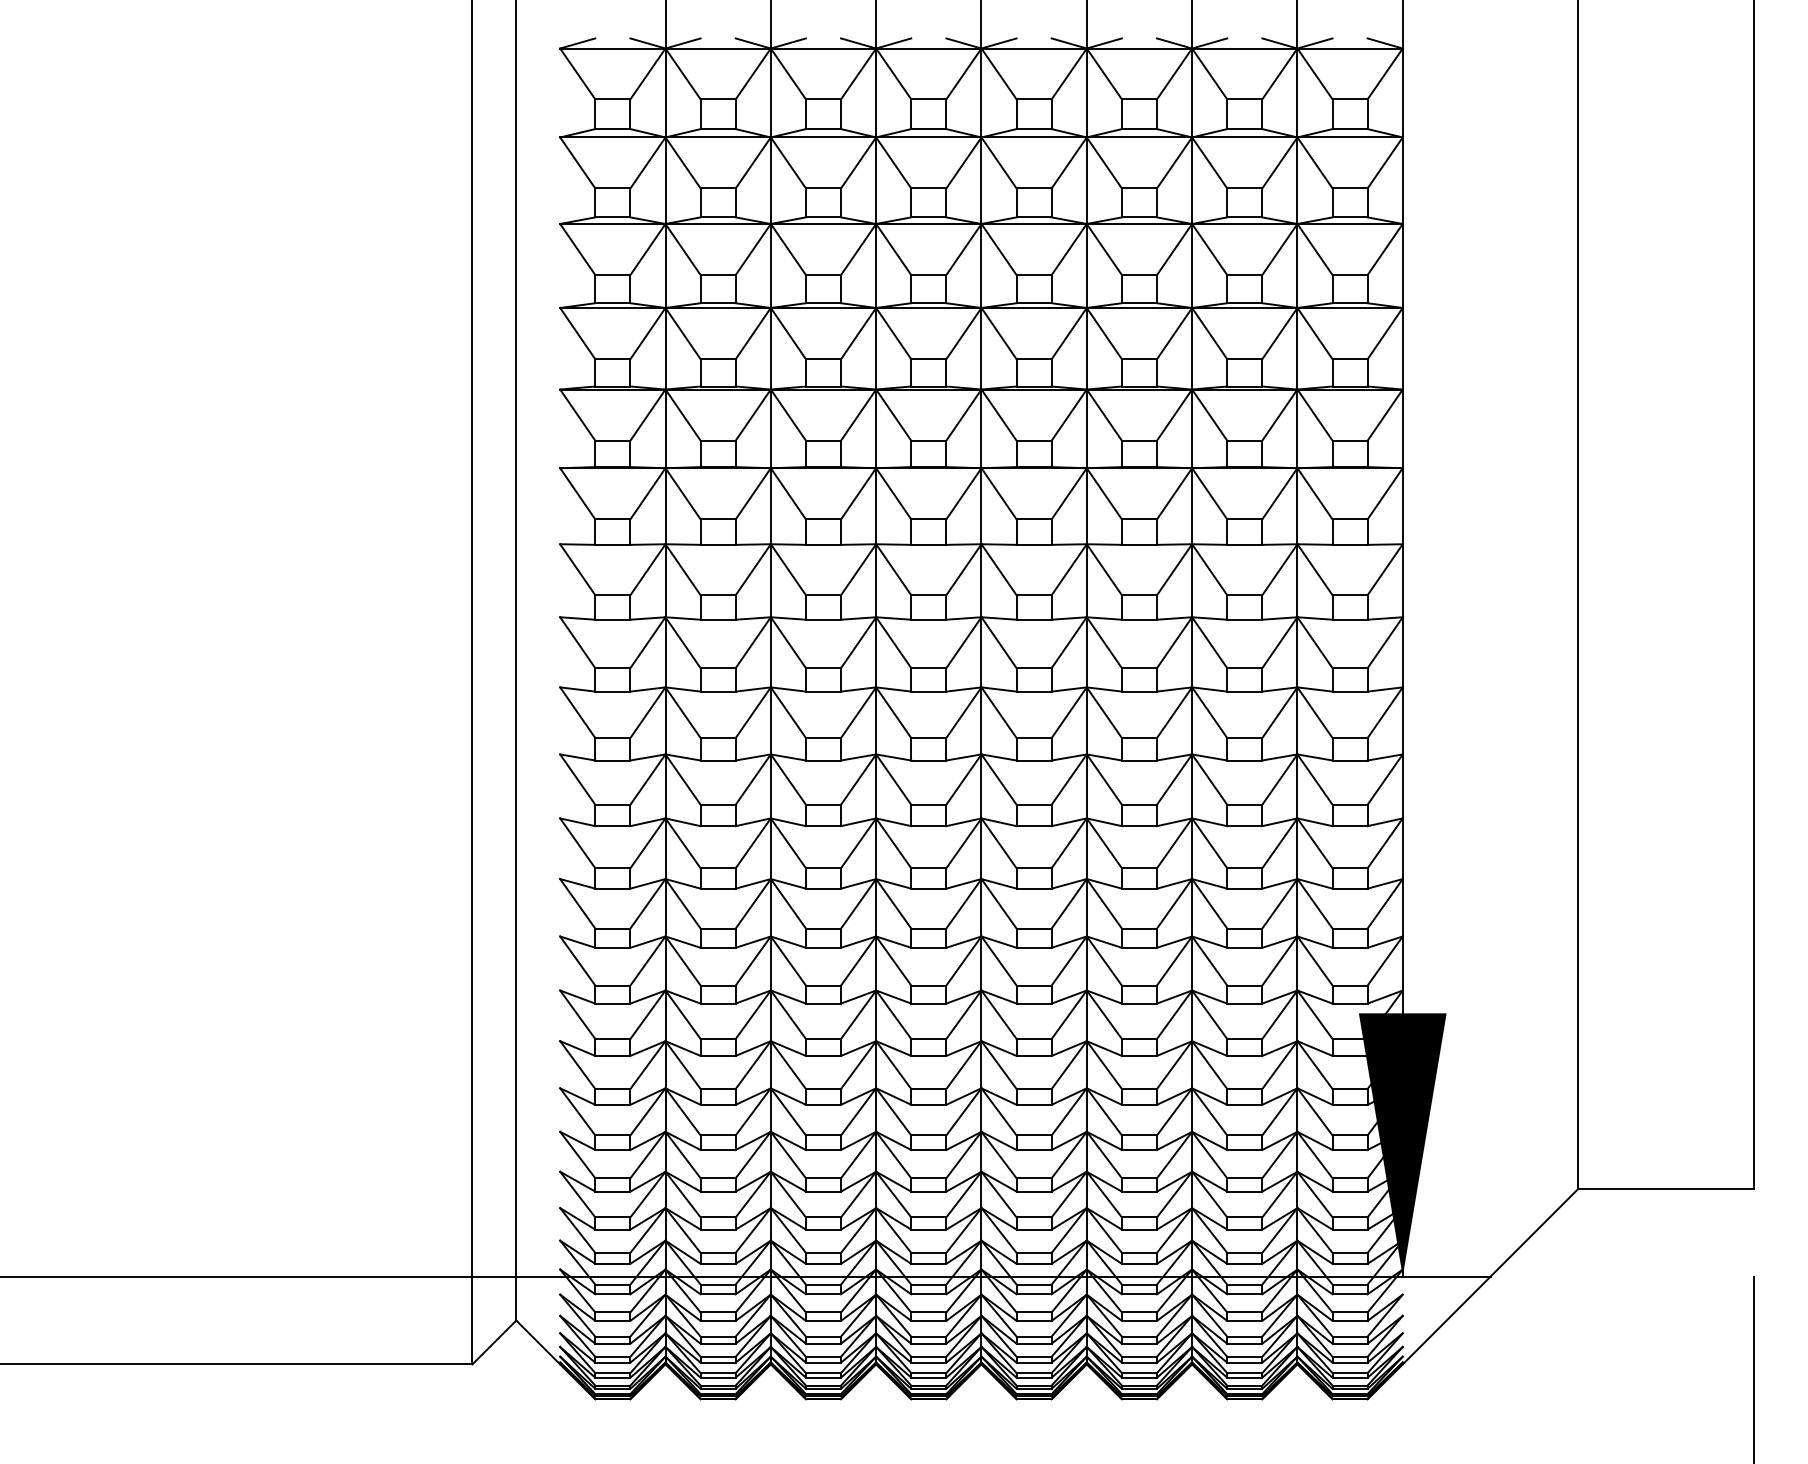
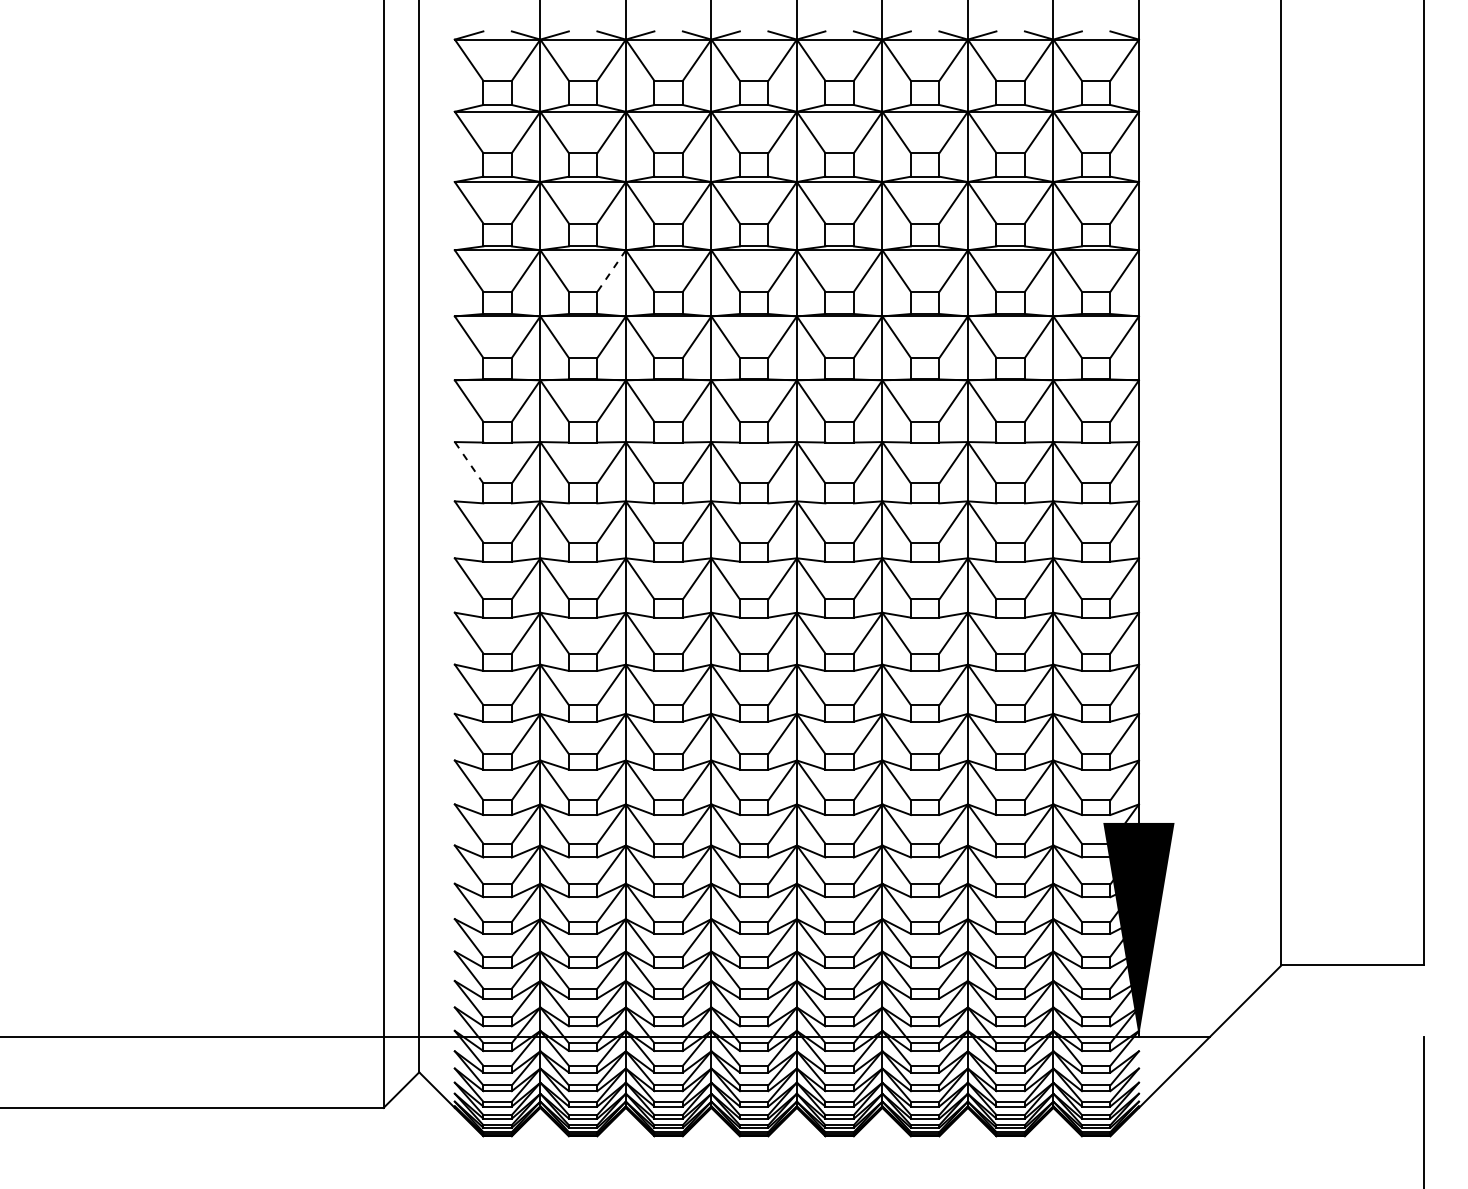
line: (753, 334) -> (611, 271), solid -> dashed
line: (576, 569) -> (468, 462), solid -> dashed

